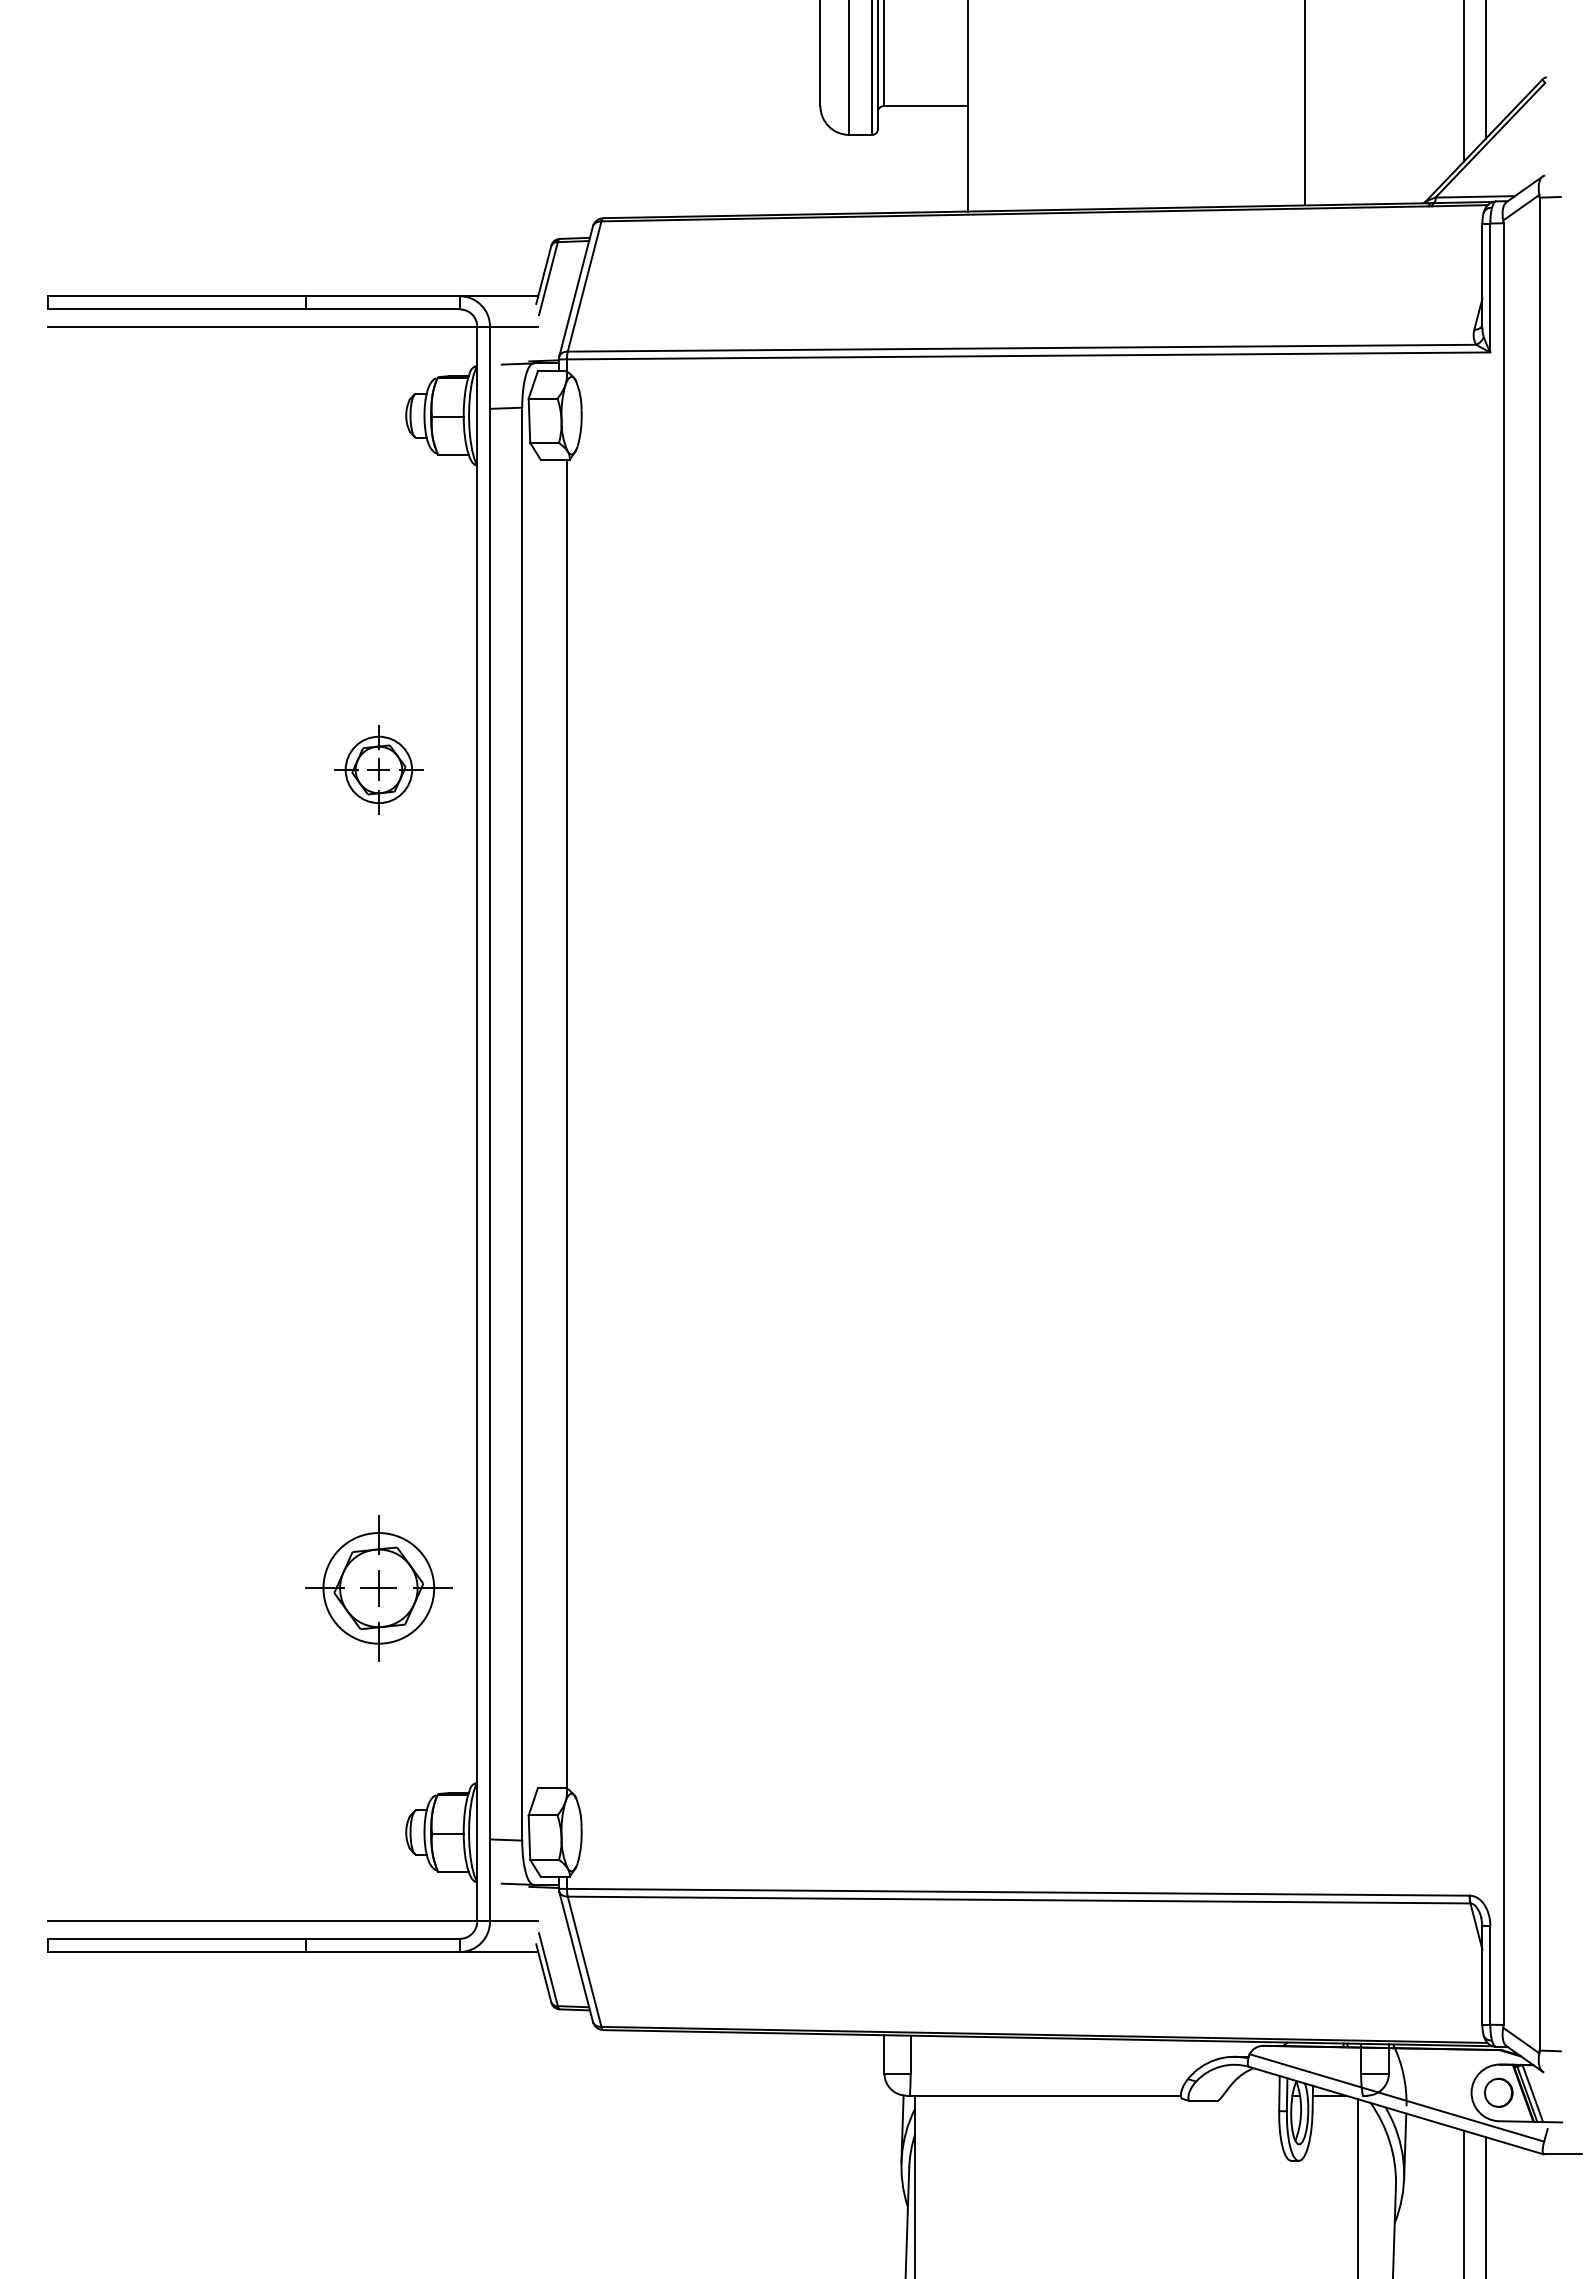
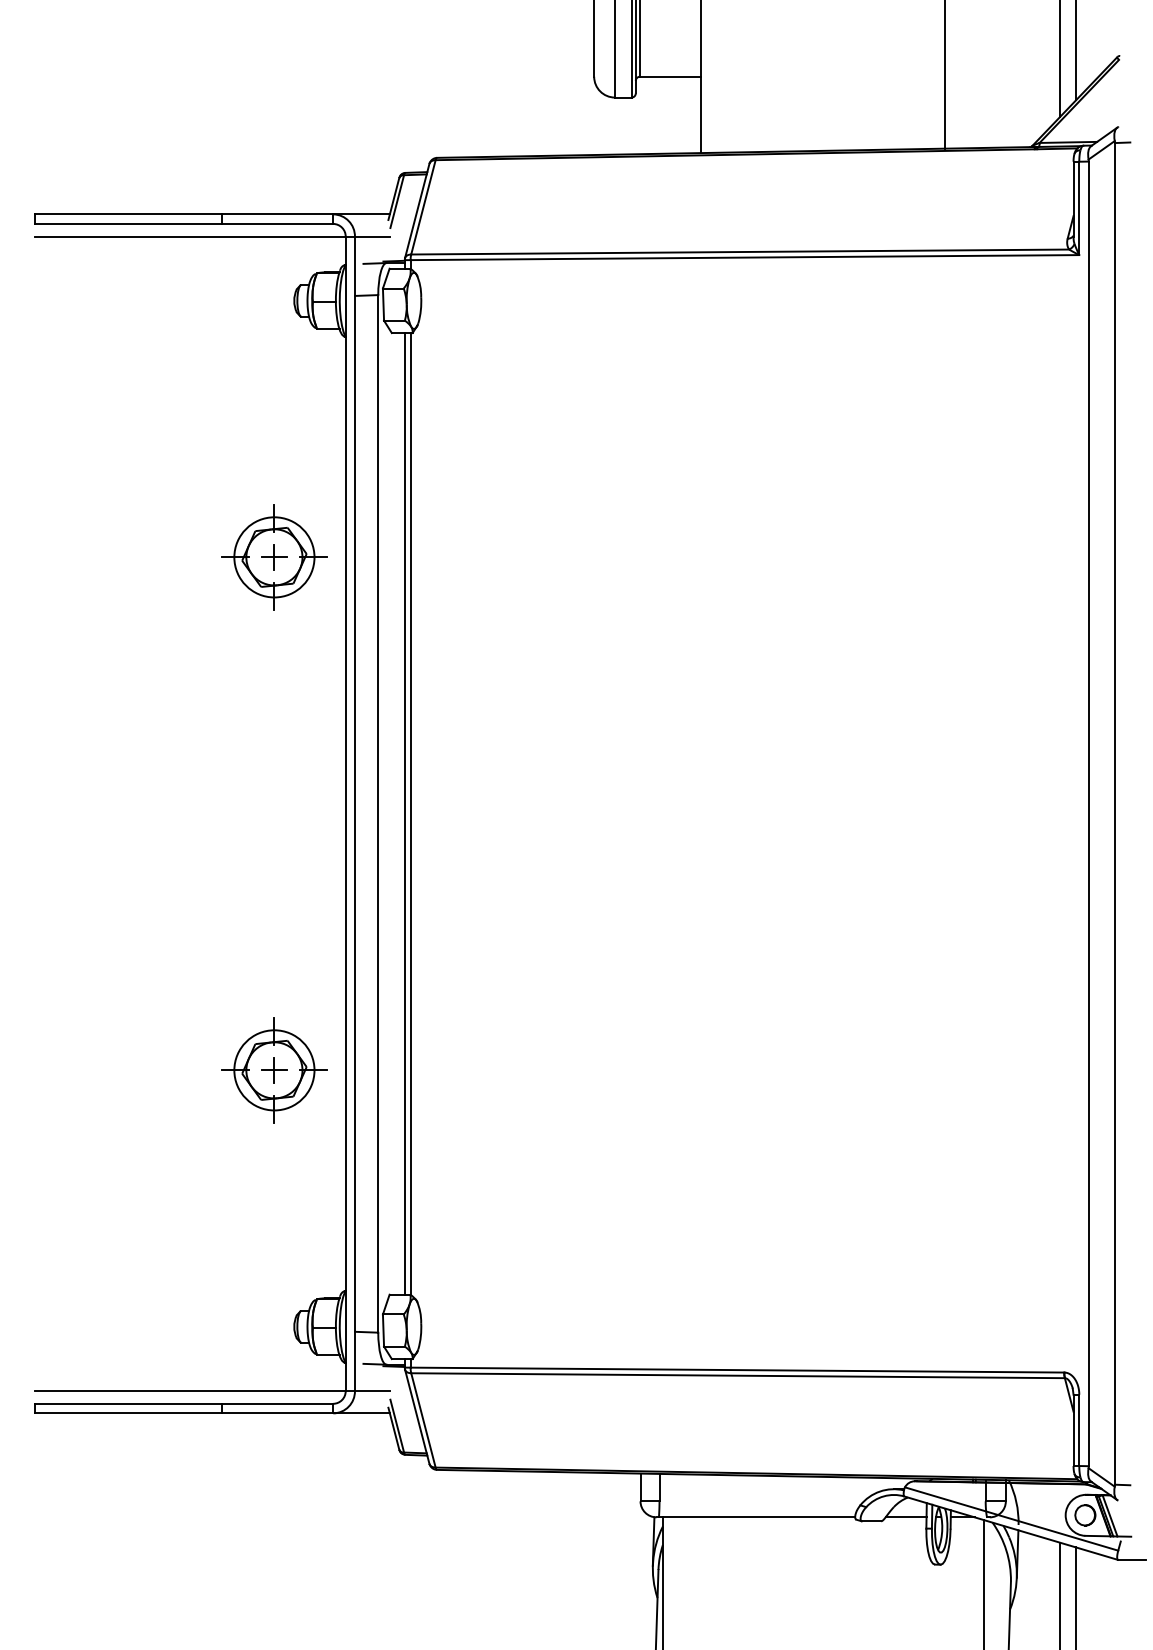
part: (378, 769) -> (274, 557), size x1.67
line: (558, 1124) -> (404, 814), added
part: (378, 1588) -> (274, 1070), moved
line: (1250, 2095) -> (905, 1517), added

